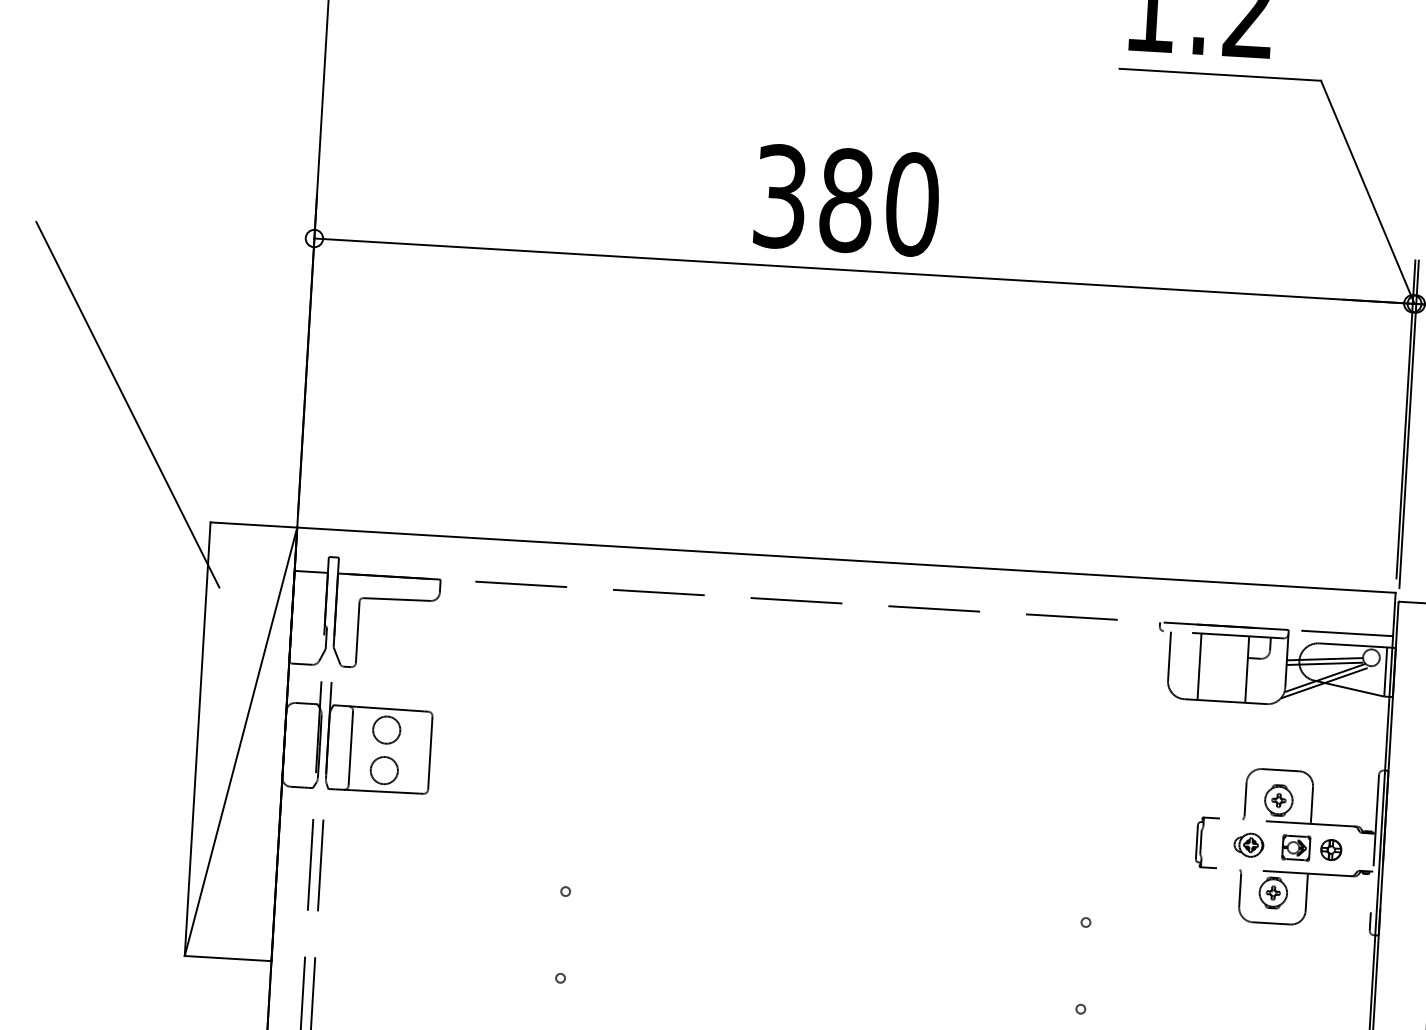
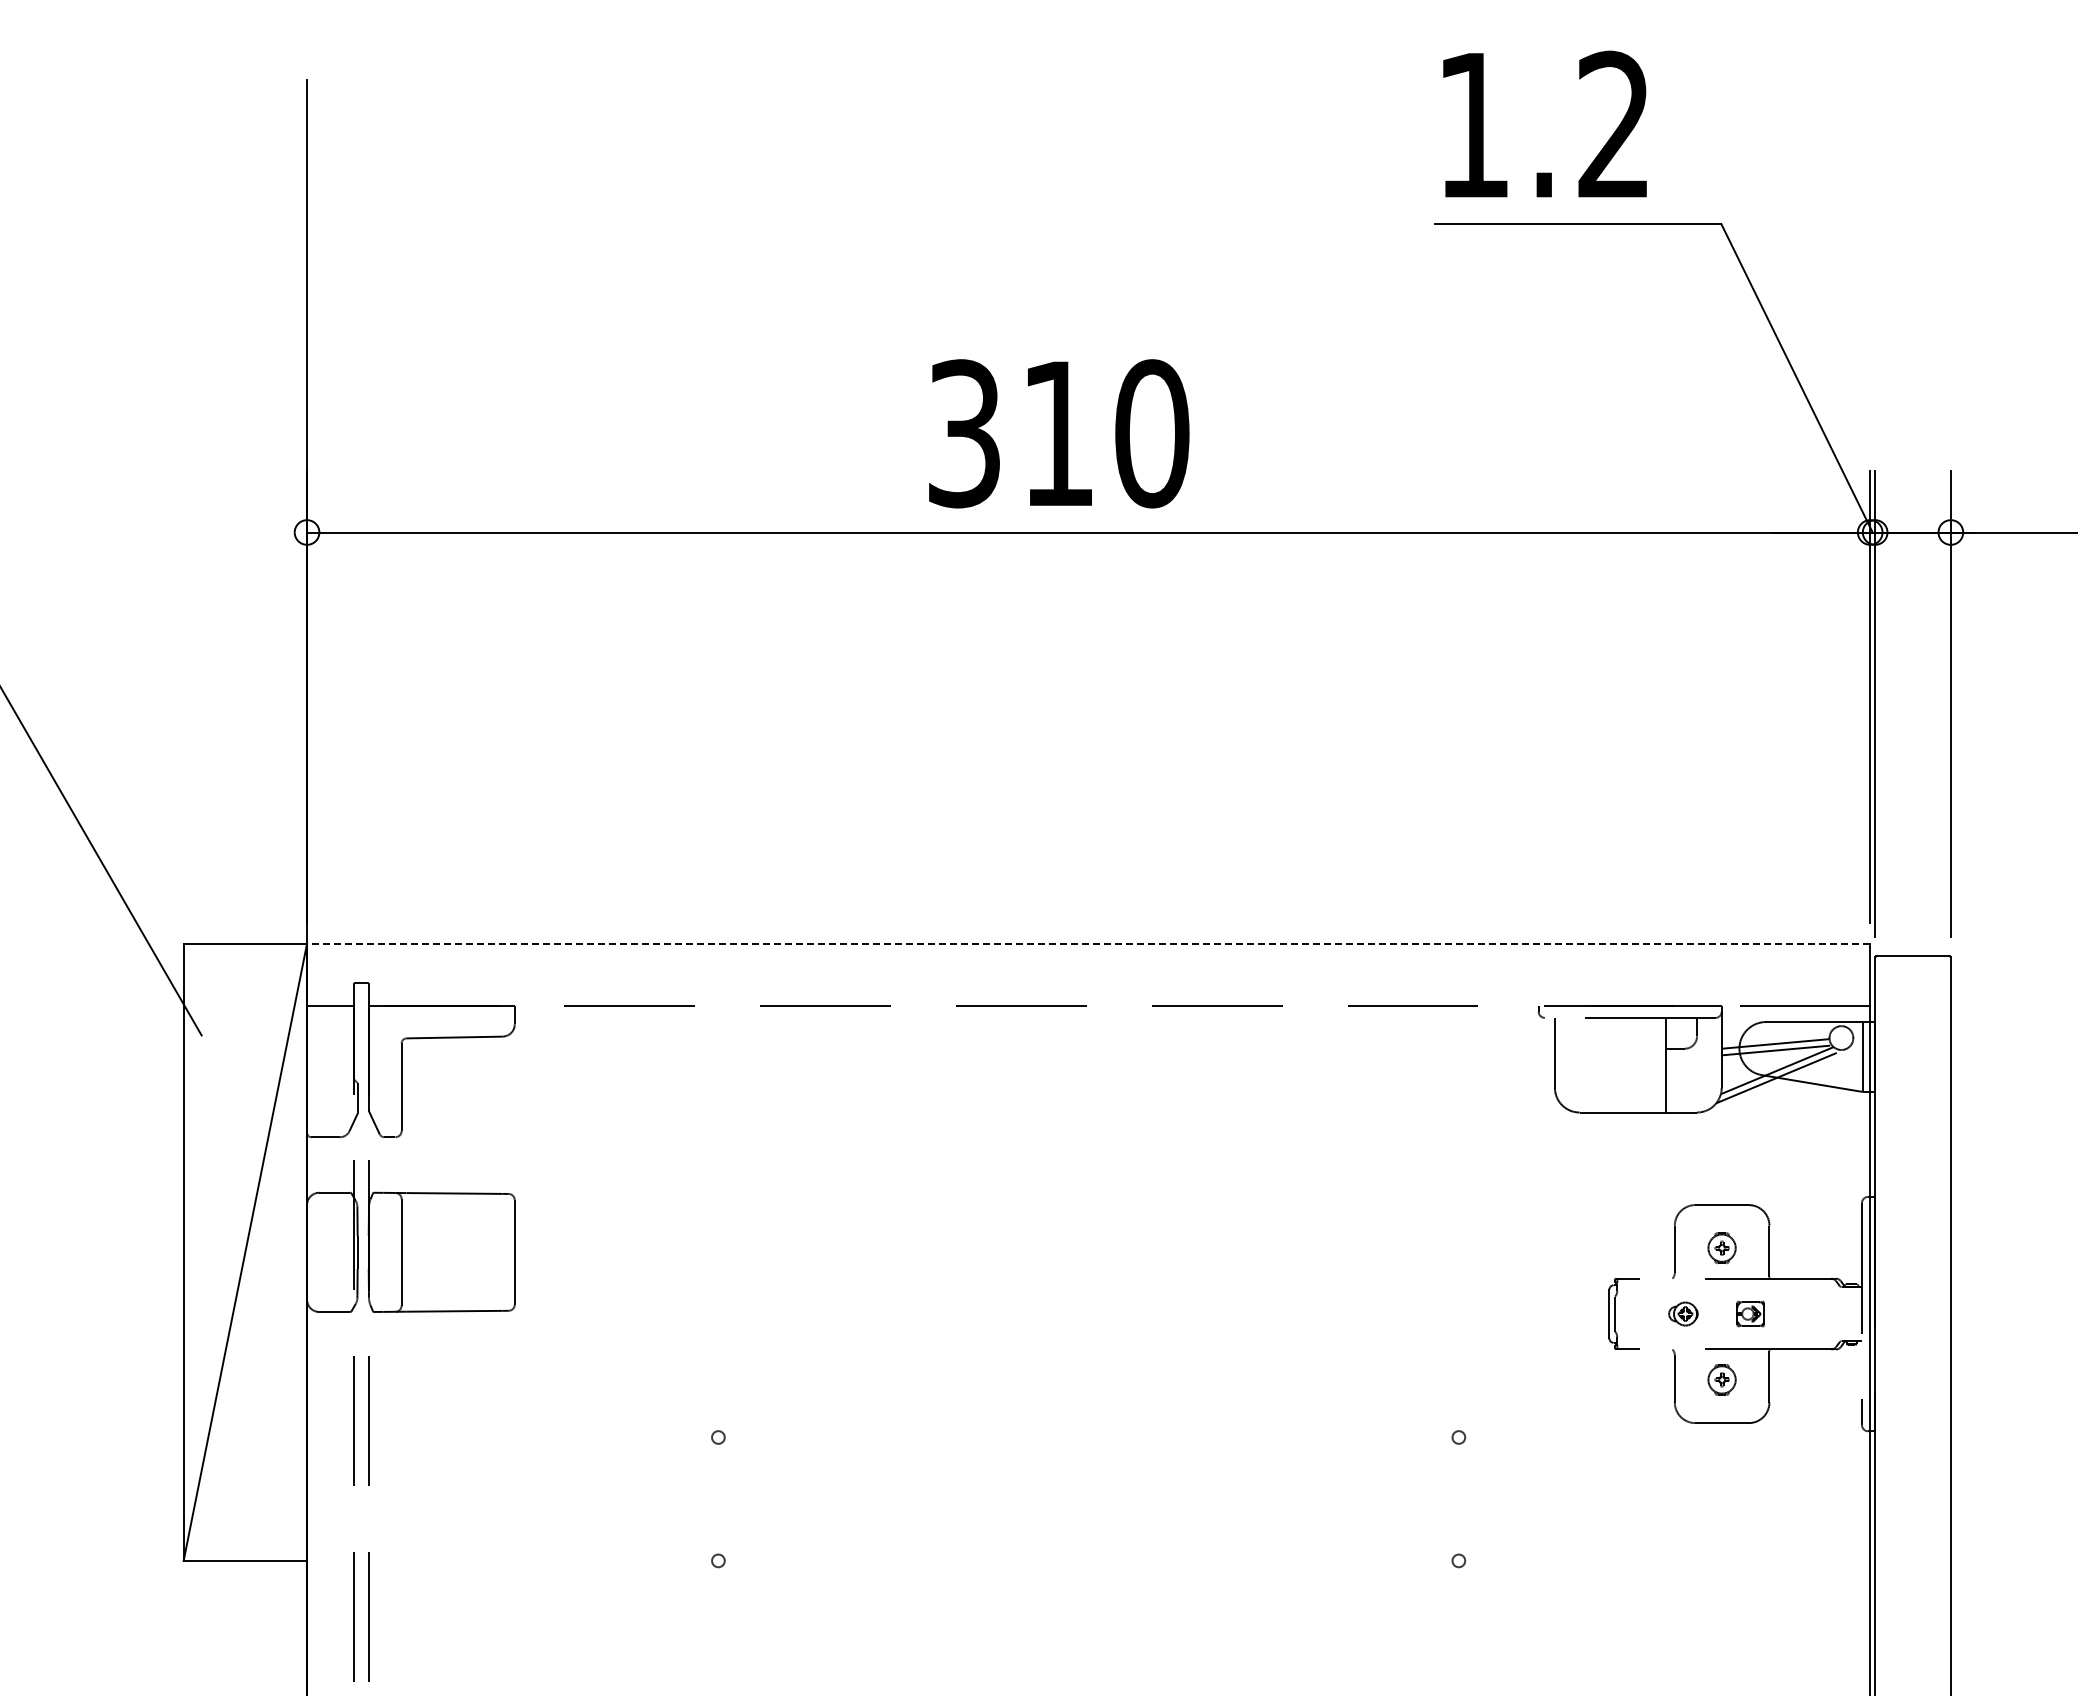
text: (846, 200) -> (1058, 433), 380 -> 310
line: (846, 559) -> (1088, 943), solid -> dashed
line: (1199, 666) -> (1598, 1064), removed
circle: (386, 730) -> (450, 1223), removed
circle: (383, 770) -> (450, 1281), removed
part: (1278, 799) -> (1721, 1247), size x0.7
part: (1249, 844) -> (1683, 1313), size x0.7
part: (1296, 847) -> (1750, 1313), size x0.7
part: (1331, 849) -> (1800, 1313), removed
part: (1272, 892) -> (1721, 1379), size x0.7

